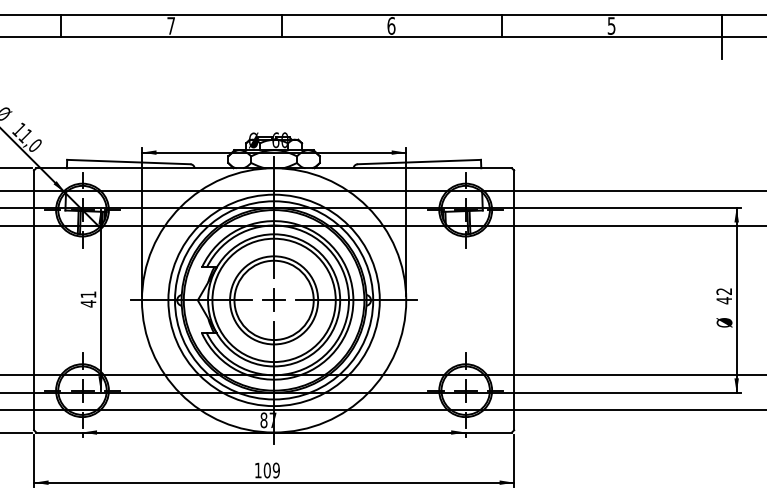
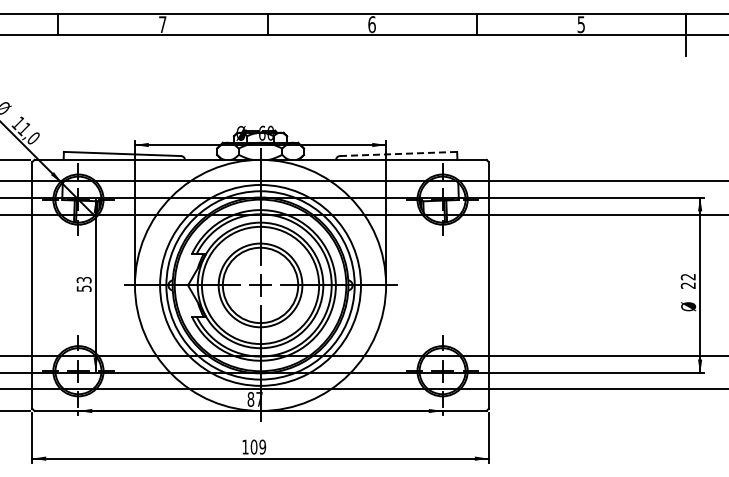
line: (419, 161) -> (398, 153), solid -> dashed
text: (87, 299) -> (83, 284), 41 -> 53
text: (723, 300) -> (687, 285), 42 -> 22

